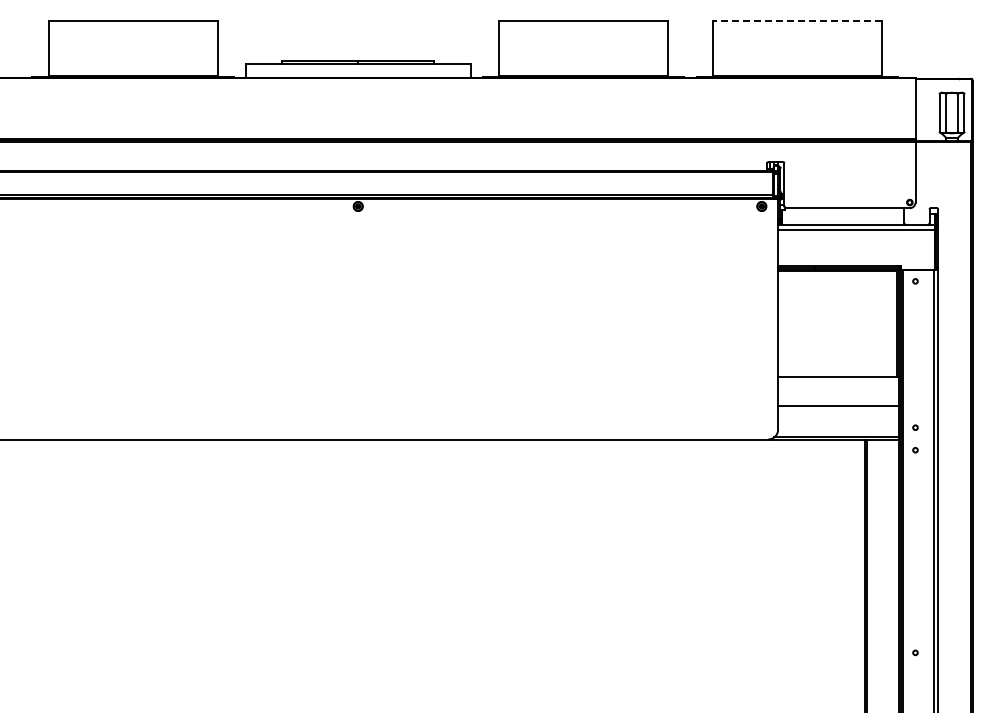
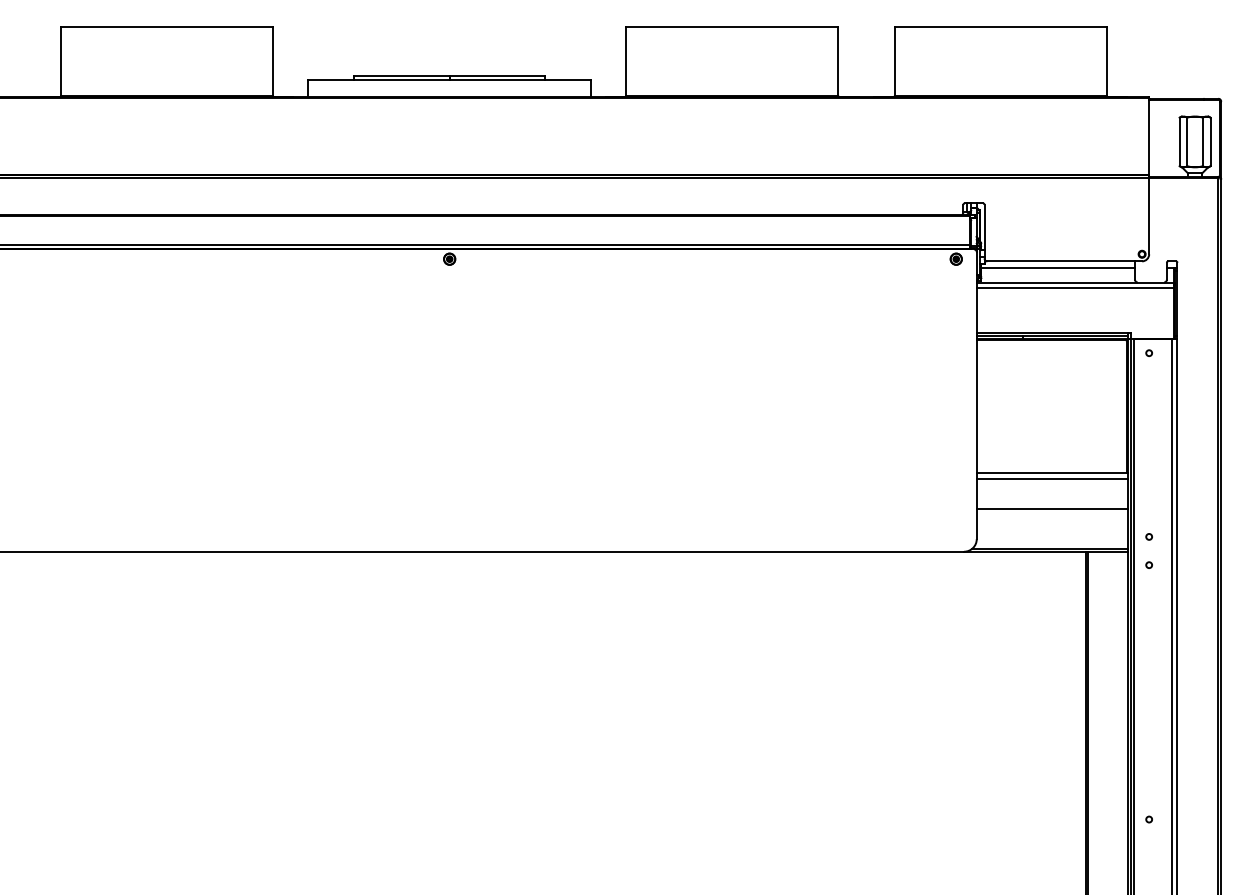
line: (796, 21) -> (999, 26), dashed -> solid
line: (842, 213) -> (1057, 267), added
line: (838, 381) -> (1052, 478), added

